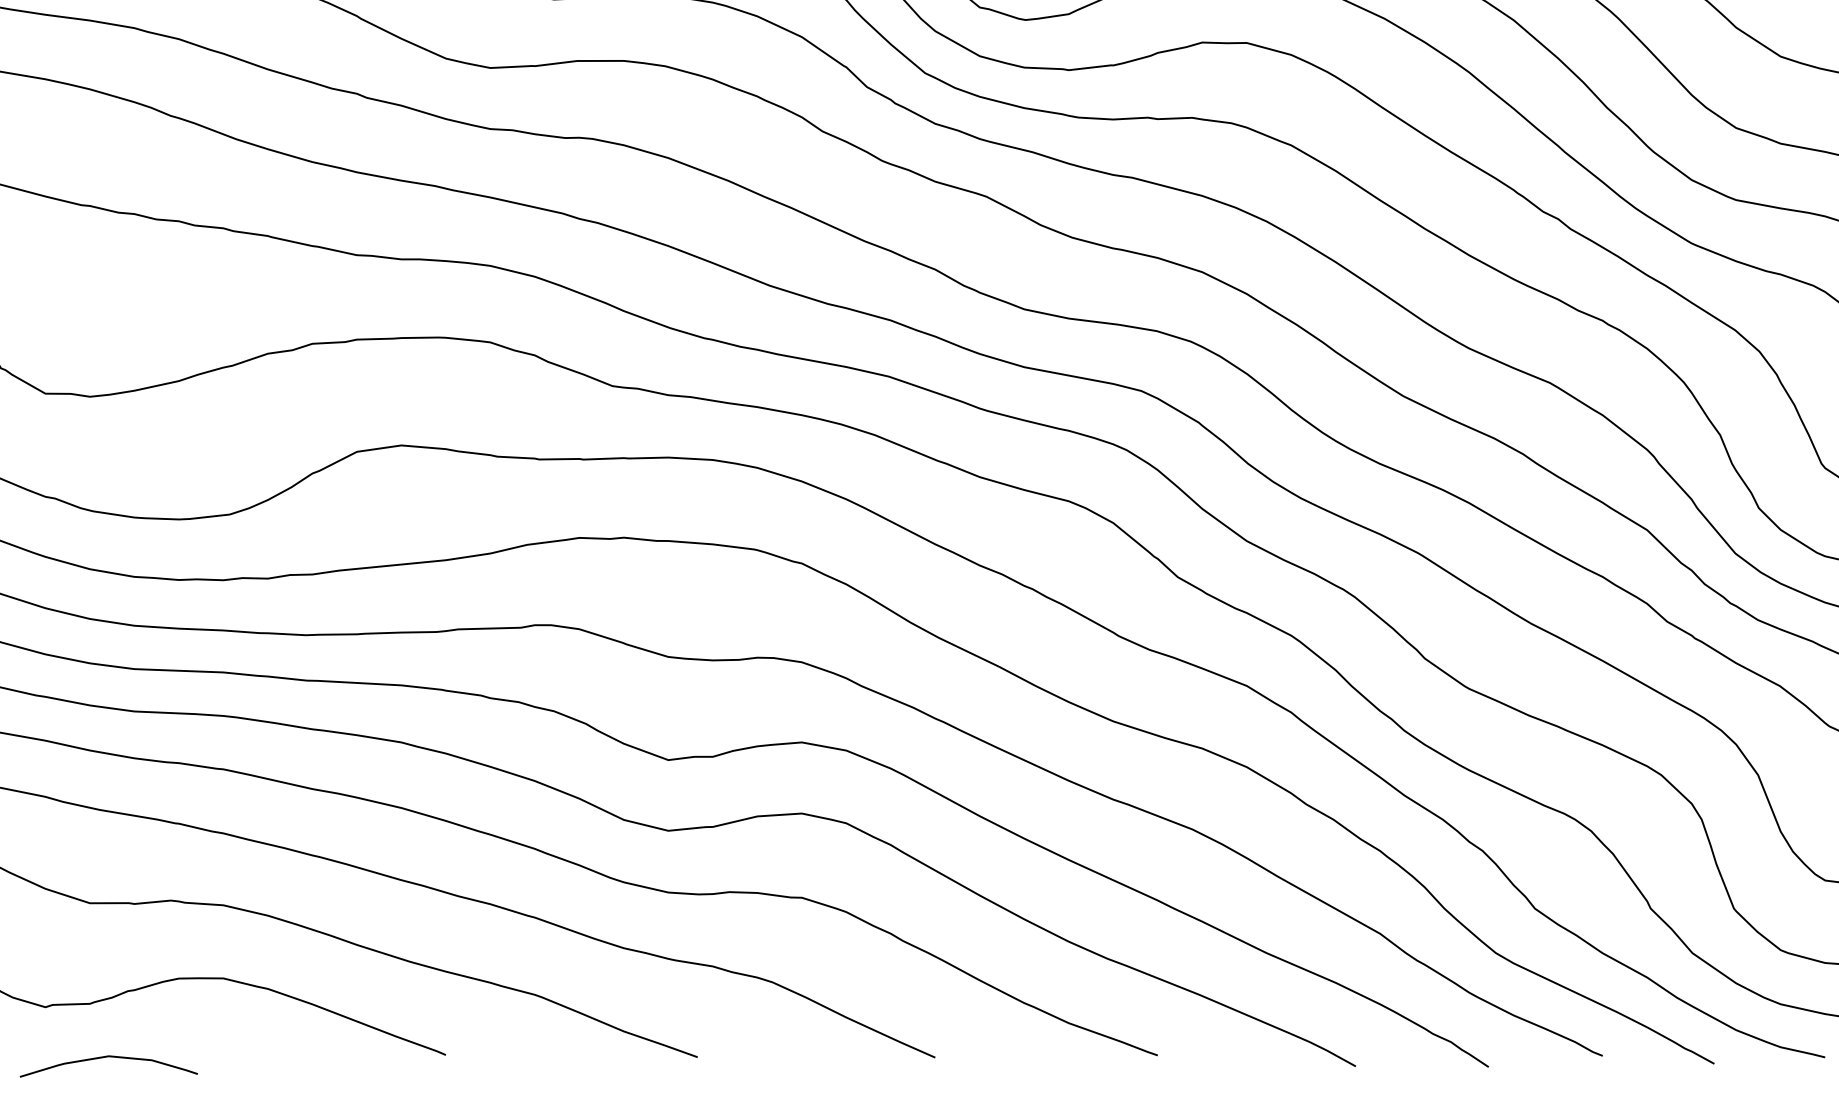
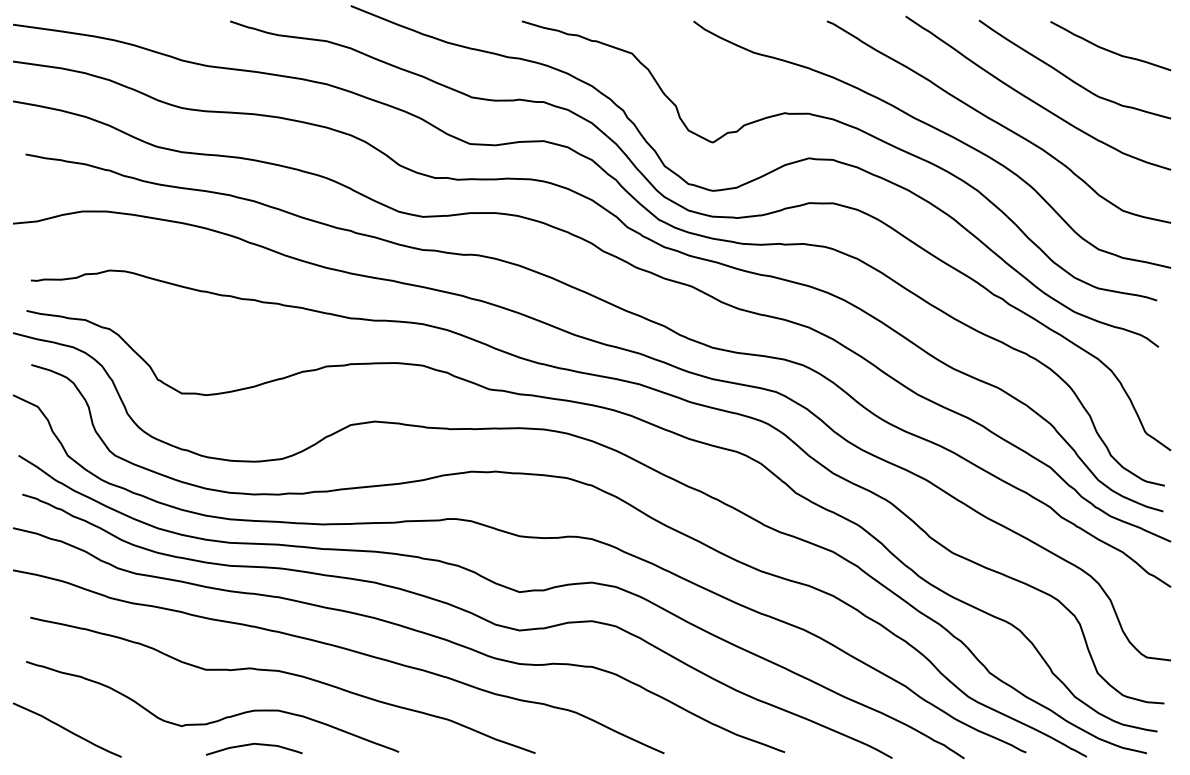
curve: (109, 1057) -> (254, 744), moved

